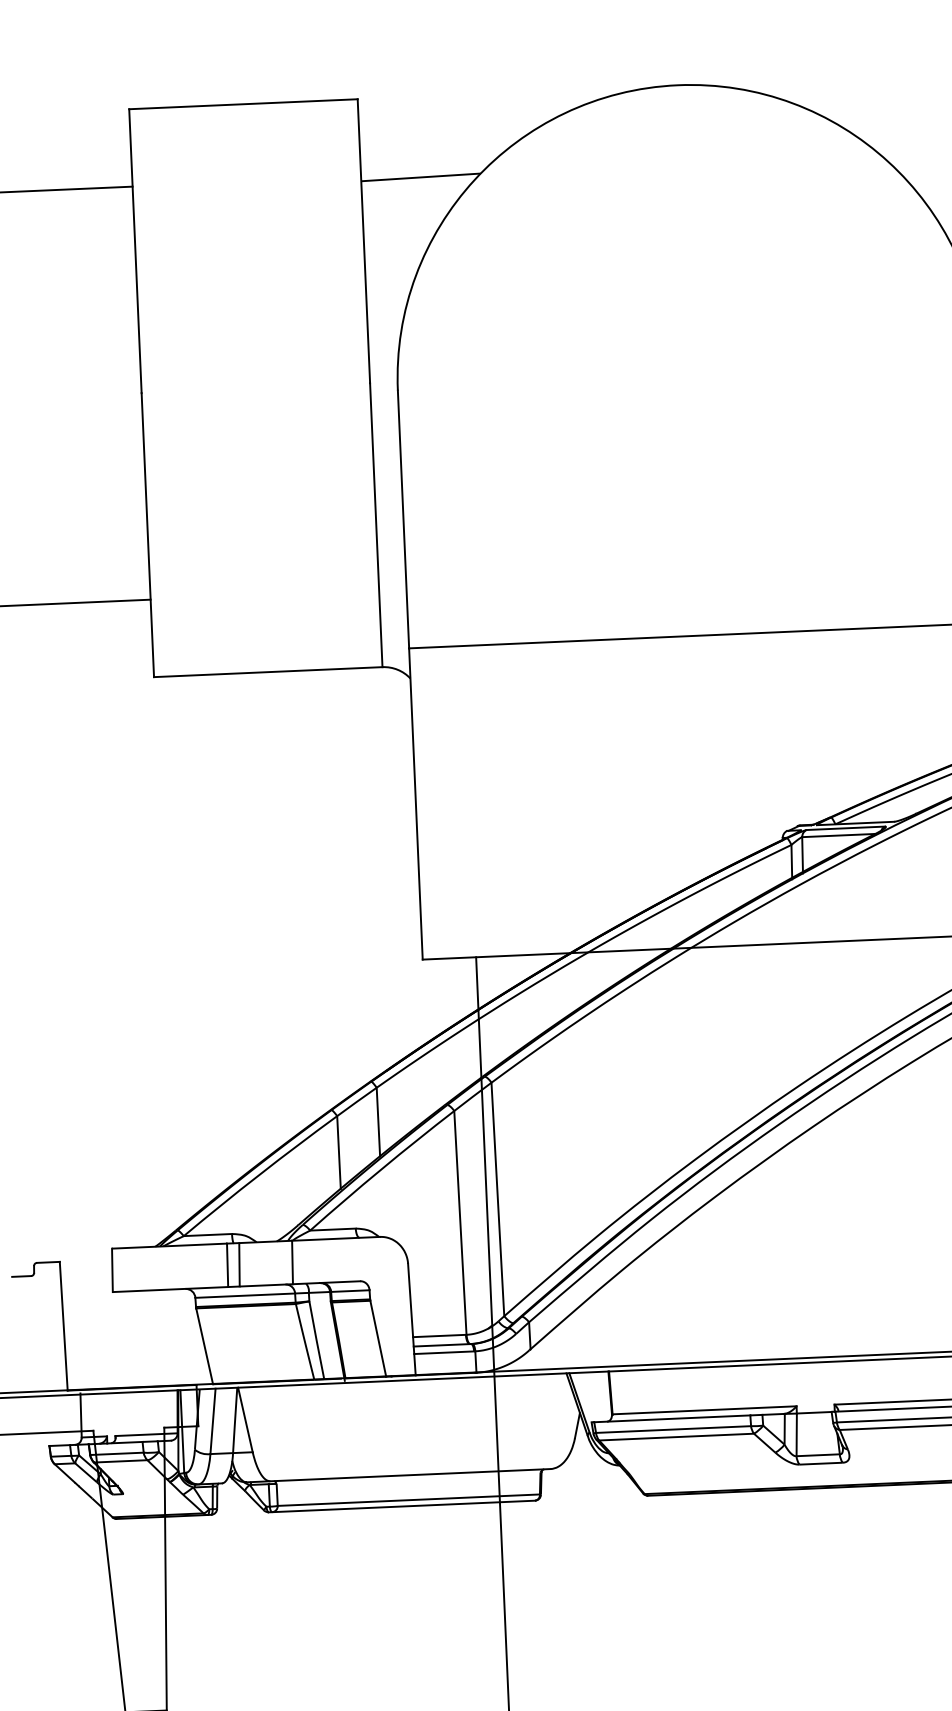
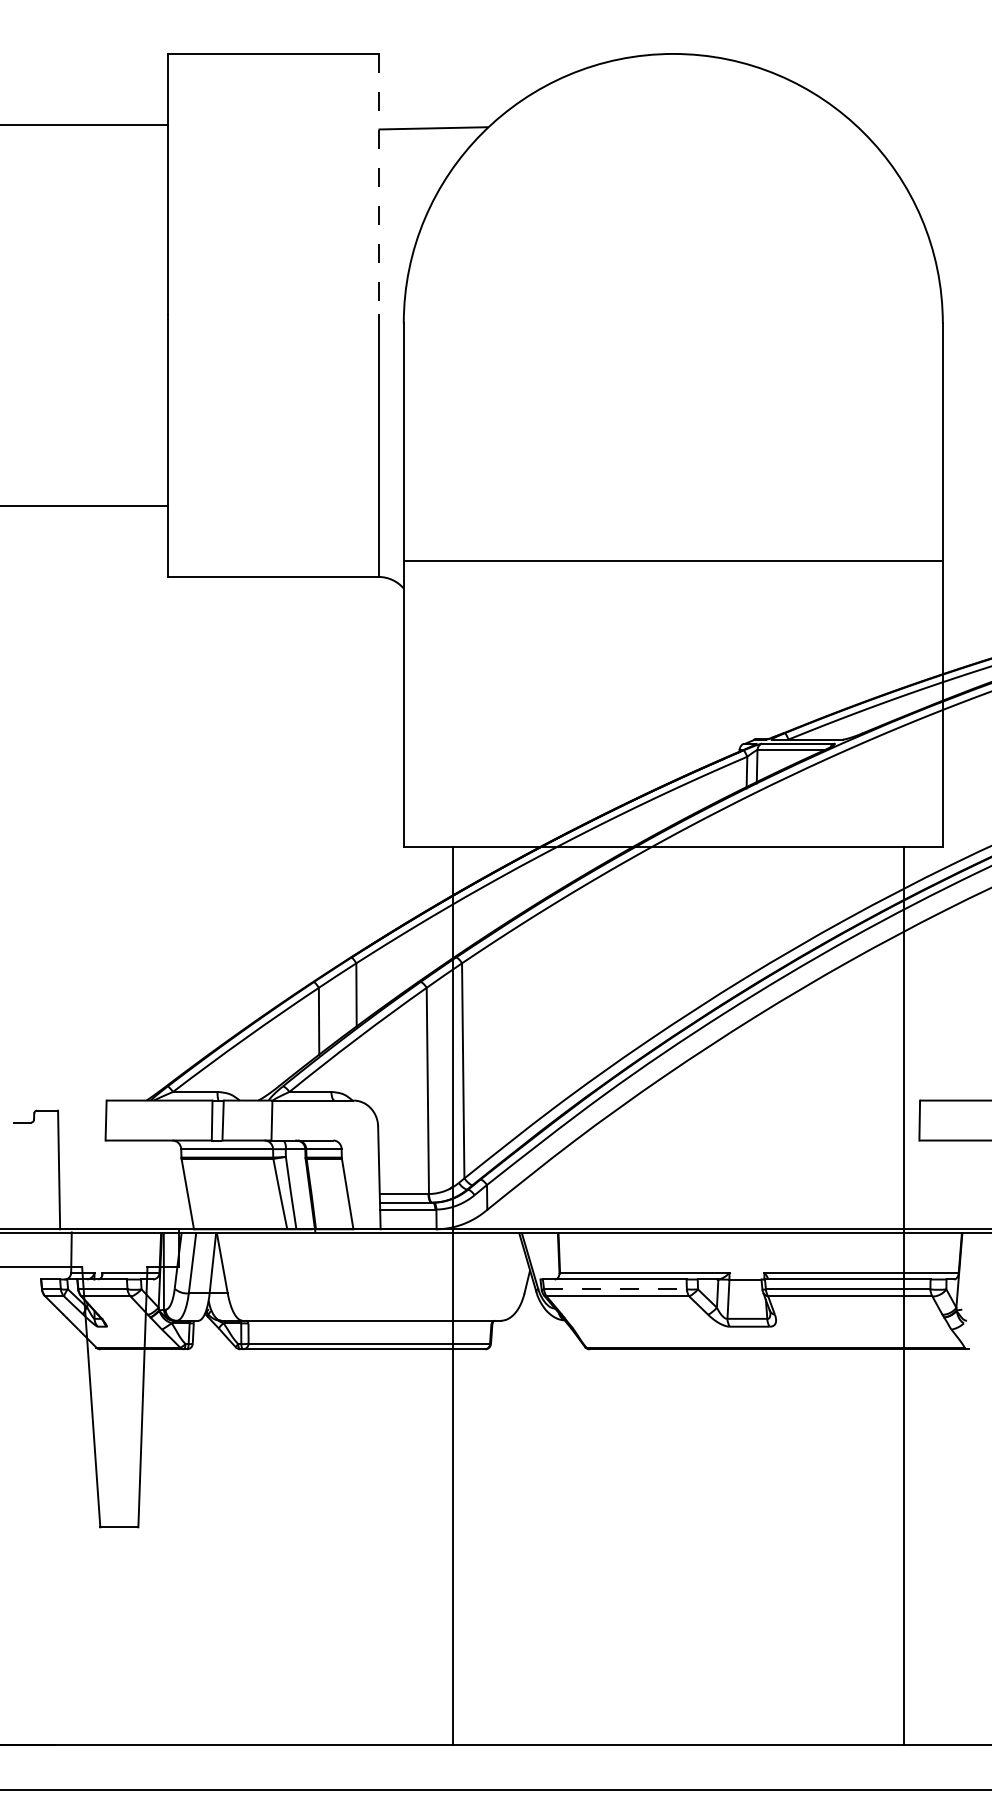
line: (363, 241) -> (378, 184), solid -> dashed
line: (673, 1429) -> (615, 1289), solid -> dashed

